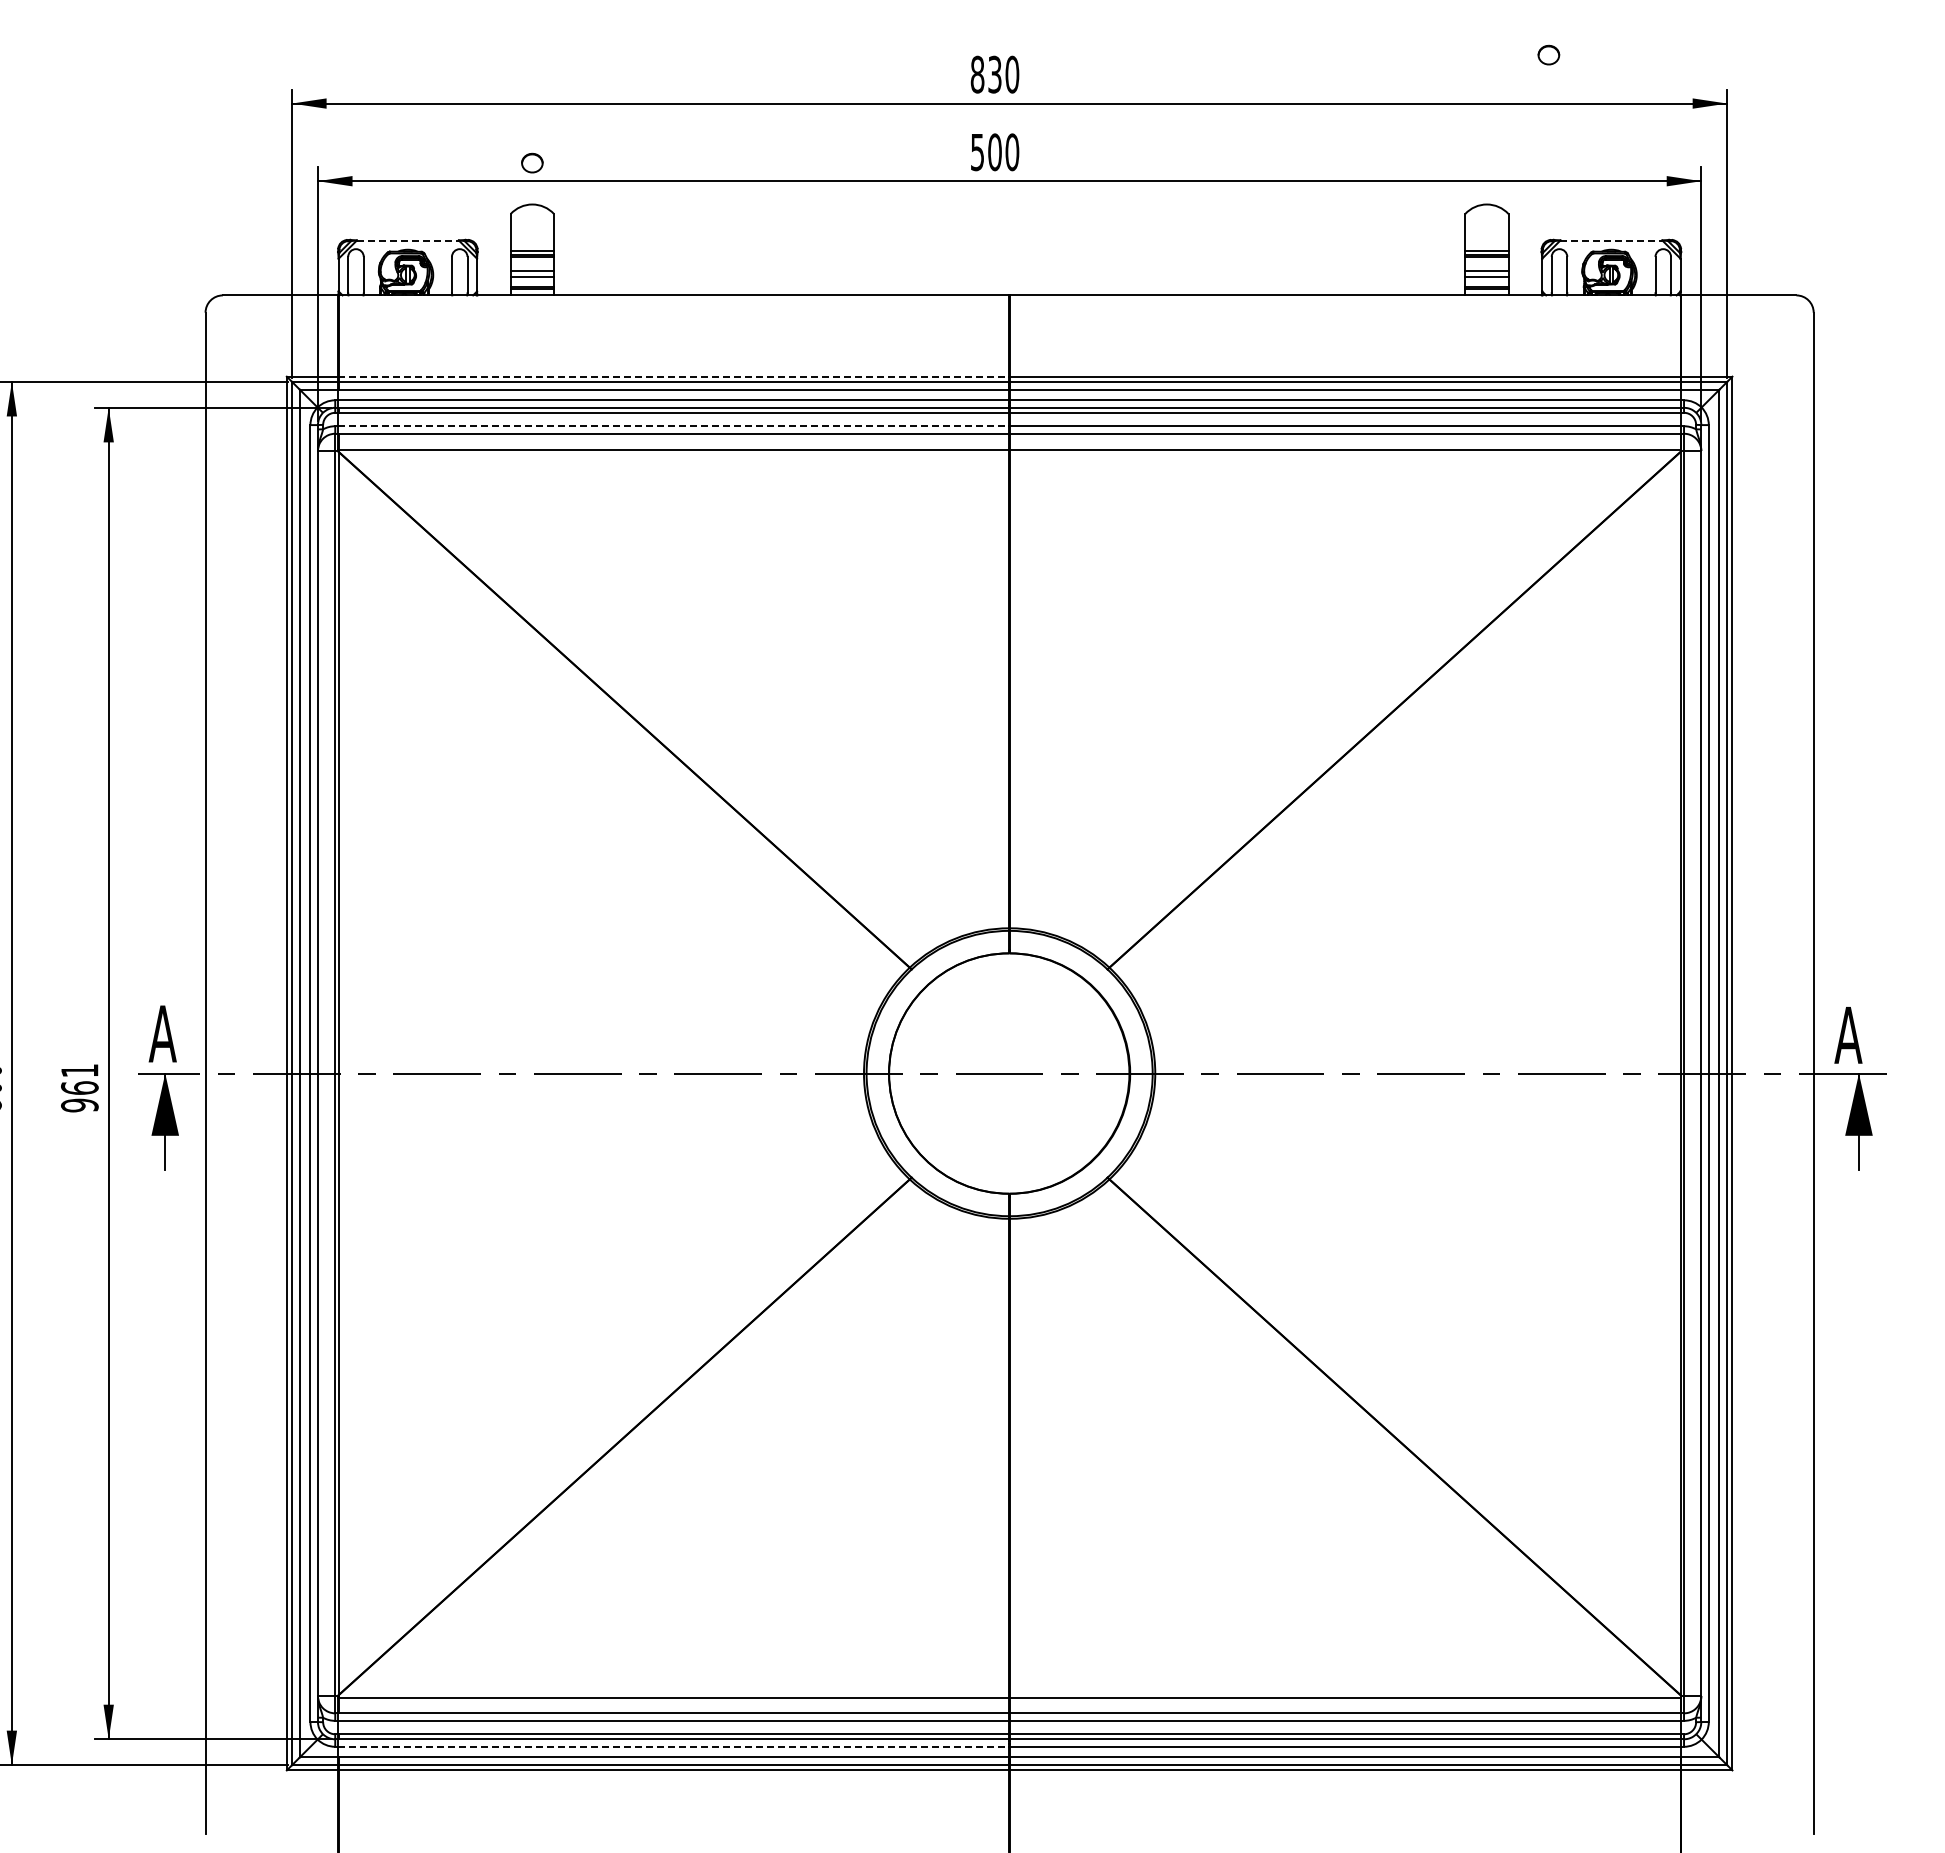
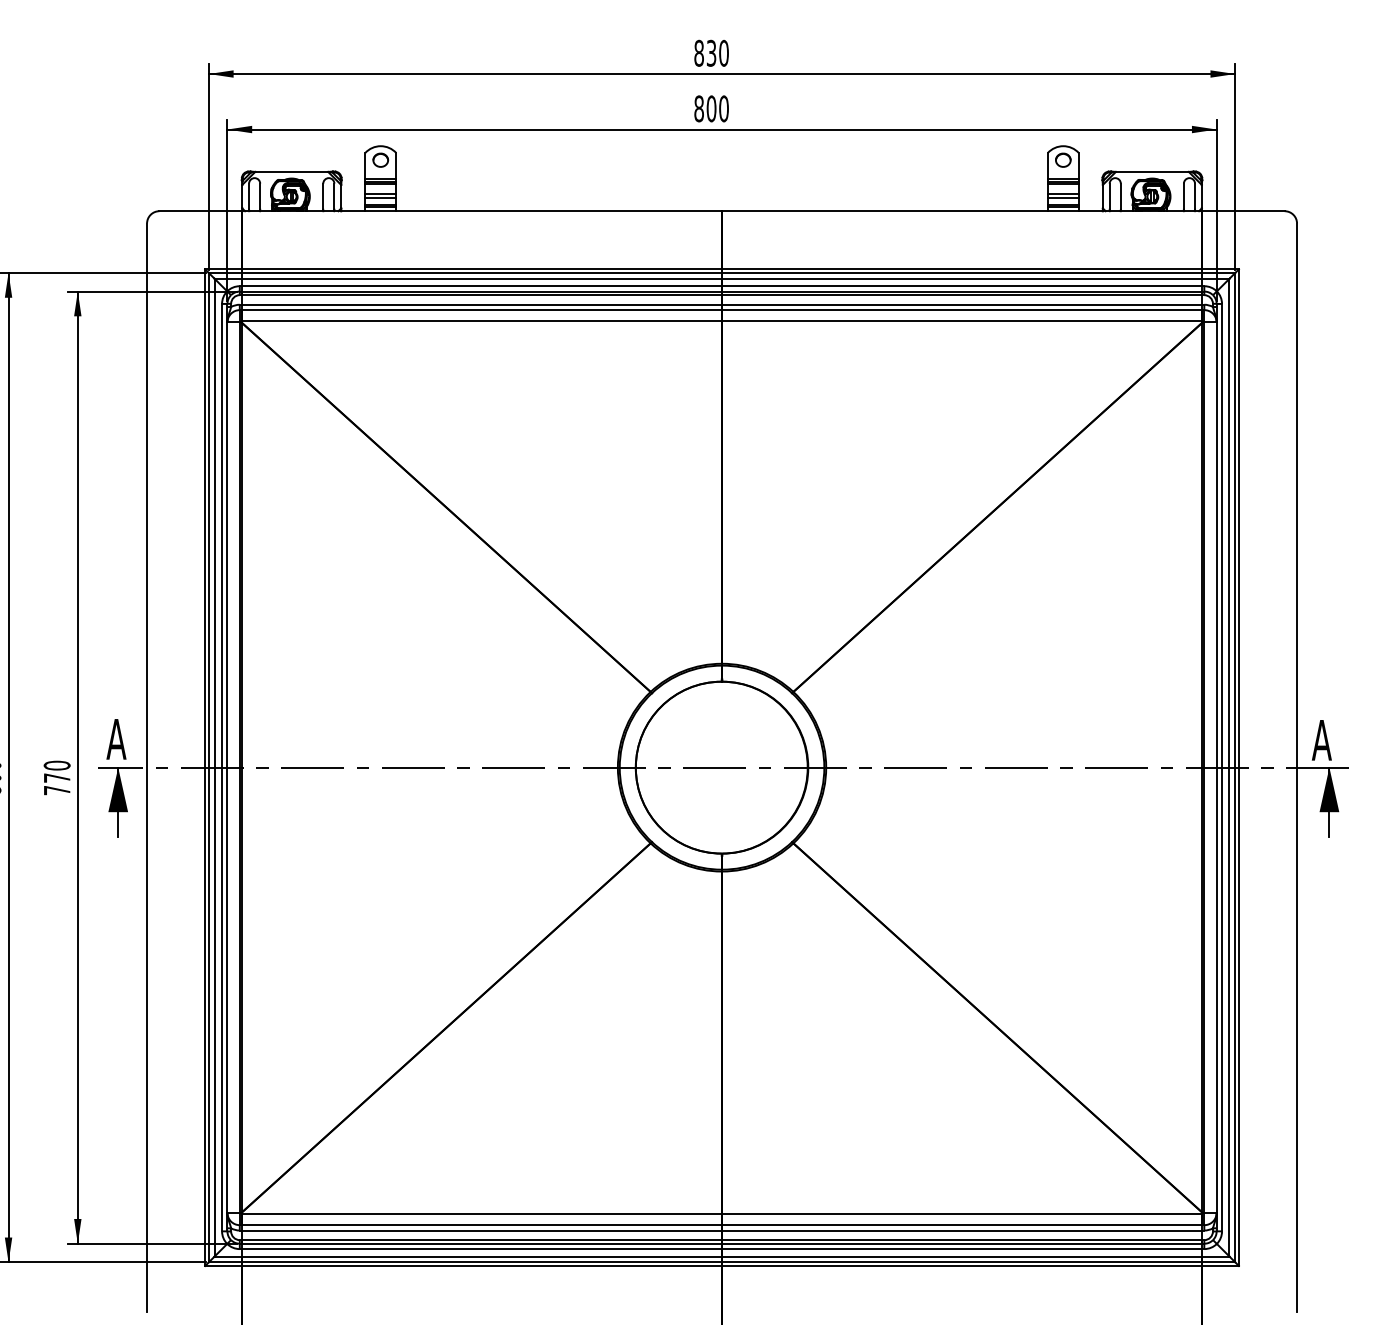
part: (1548, 54) -> (1063, 159), moved
text: (977, 152) -> (699, 109), 500 -> 800
part: (532, 162) -> (380, 159), moved
line: (407, 240) -> (291, 171), dashed -> solid
line: (1611, 240) -> (1152, 171), dashed -> solid
line: (674, 376) -> (482, 269), dashed -> solid
line: (674, 425) -> (482, 304), dashed -> solid
text: (79, 1087) -> (56, 777), 961 -> 770
line: (674, 1747) -> (482, 1249), dashed -> solid

